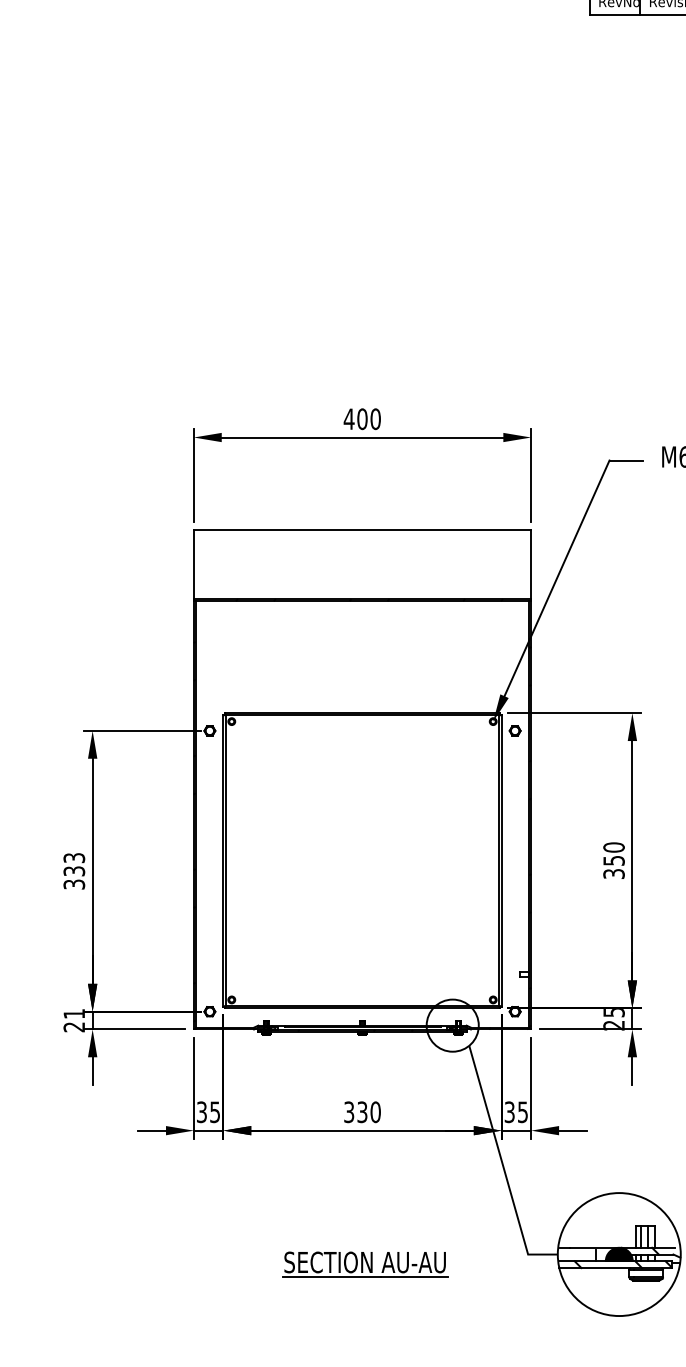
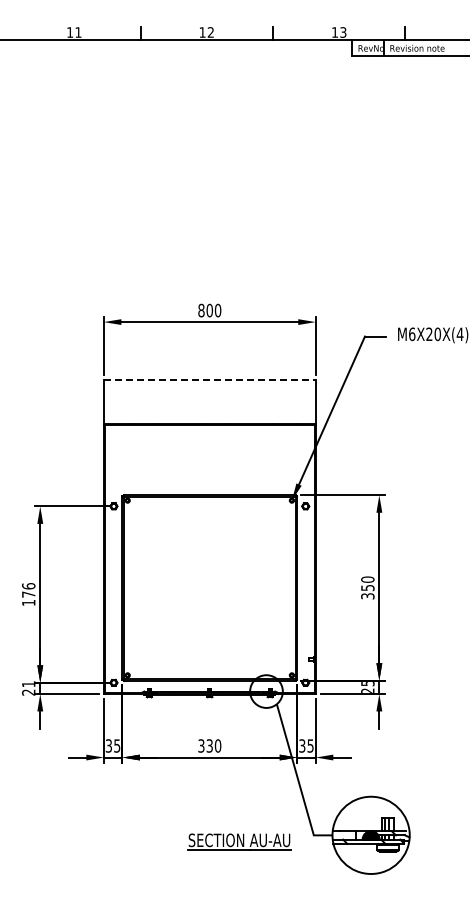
text: (349, 419) -> (201, 310), 400 -> 800
line: (362, 530) -> (209, 380), solid -> dashed
text: (73, 871) -> (28, 594), 333 -> 176
part: (365, 1264) -> (239, 841), moved

